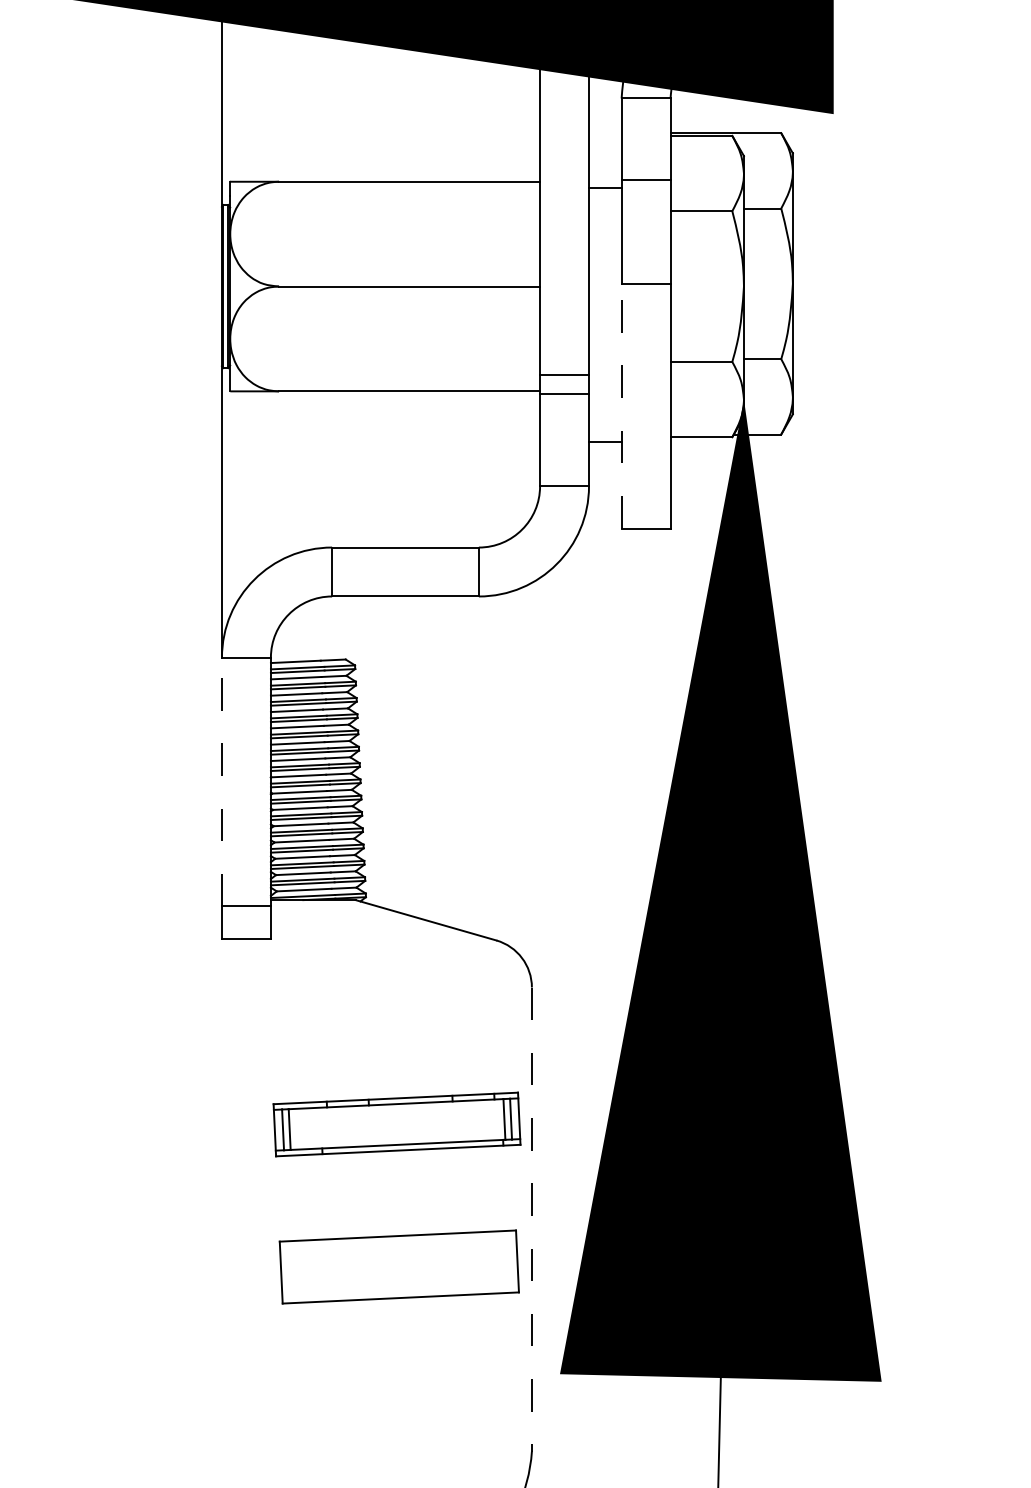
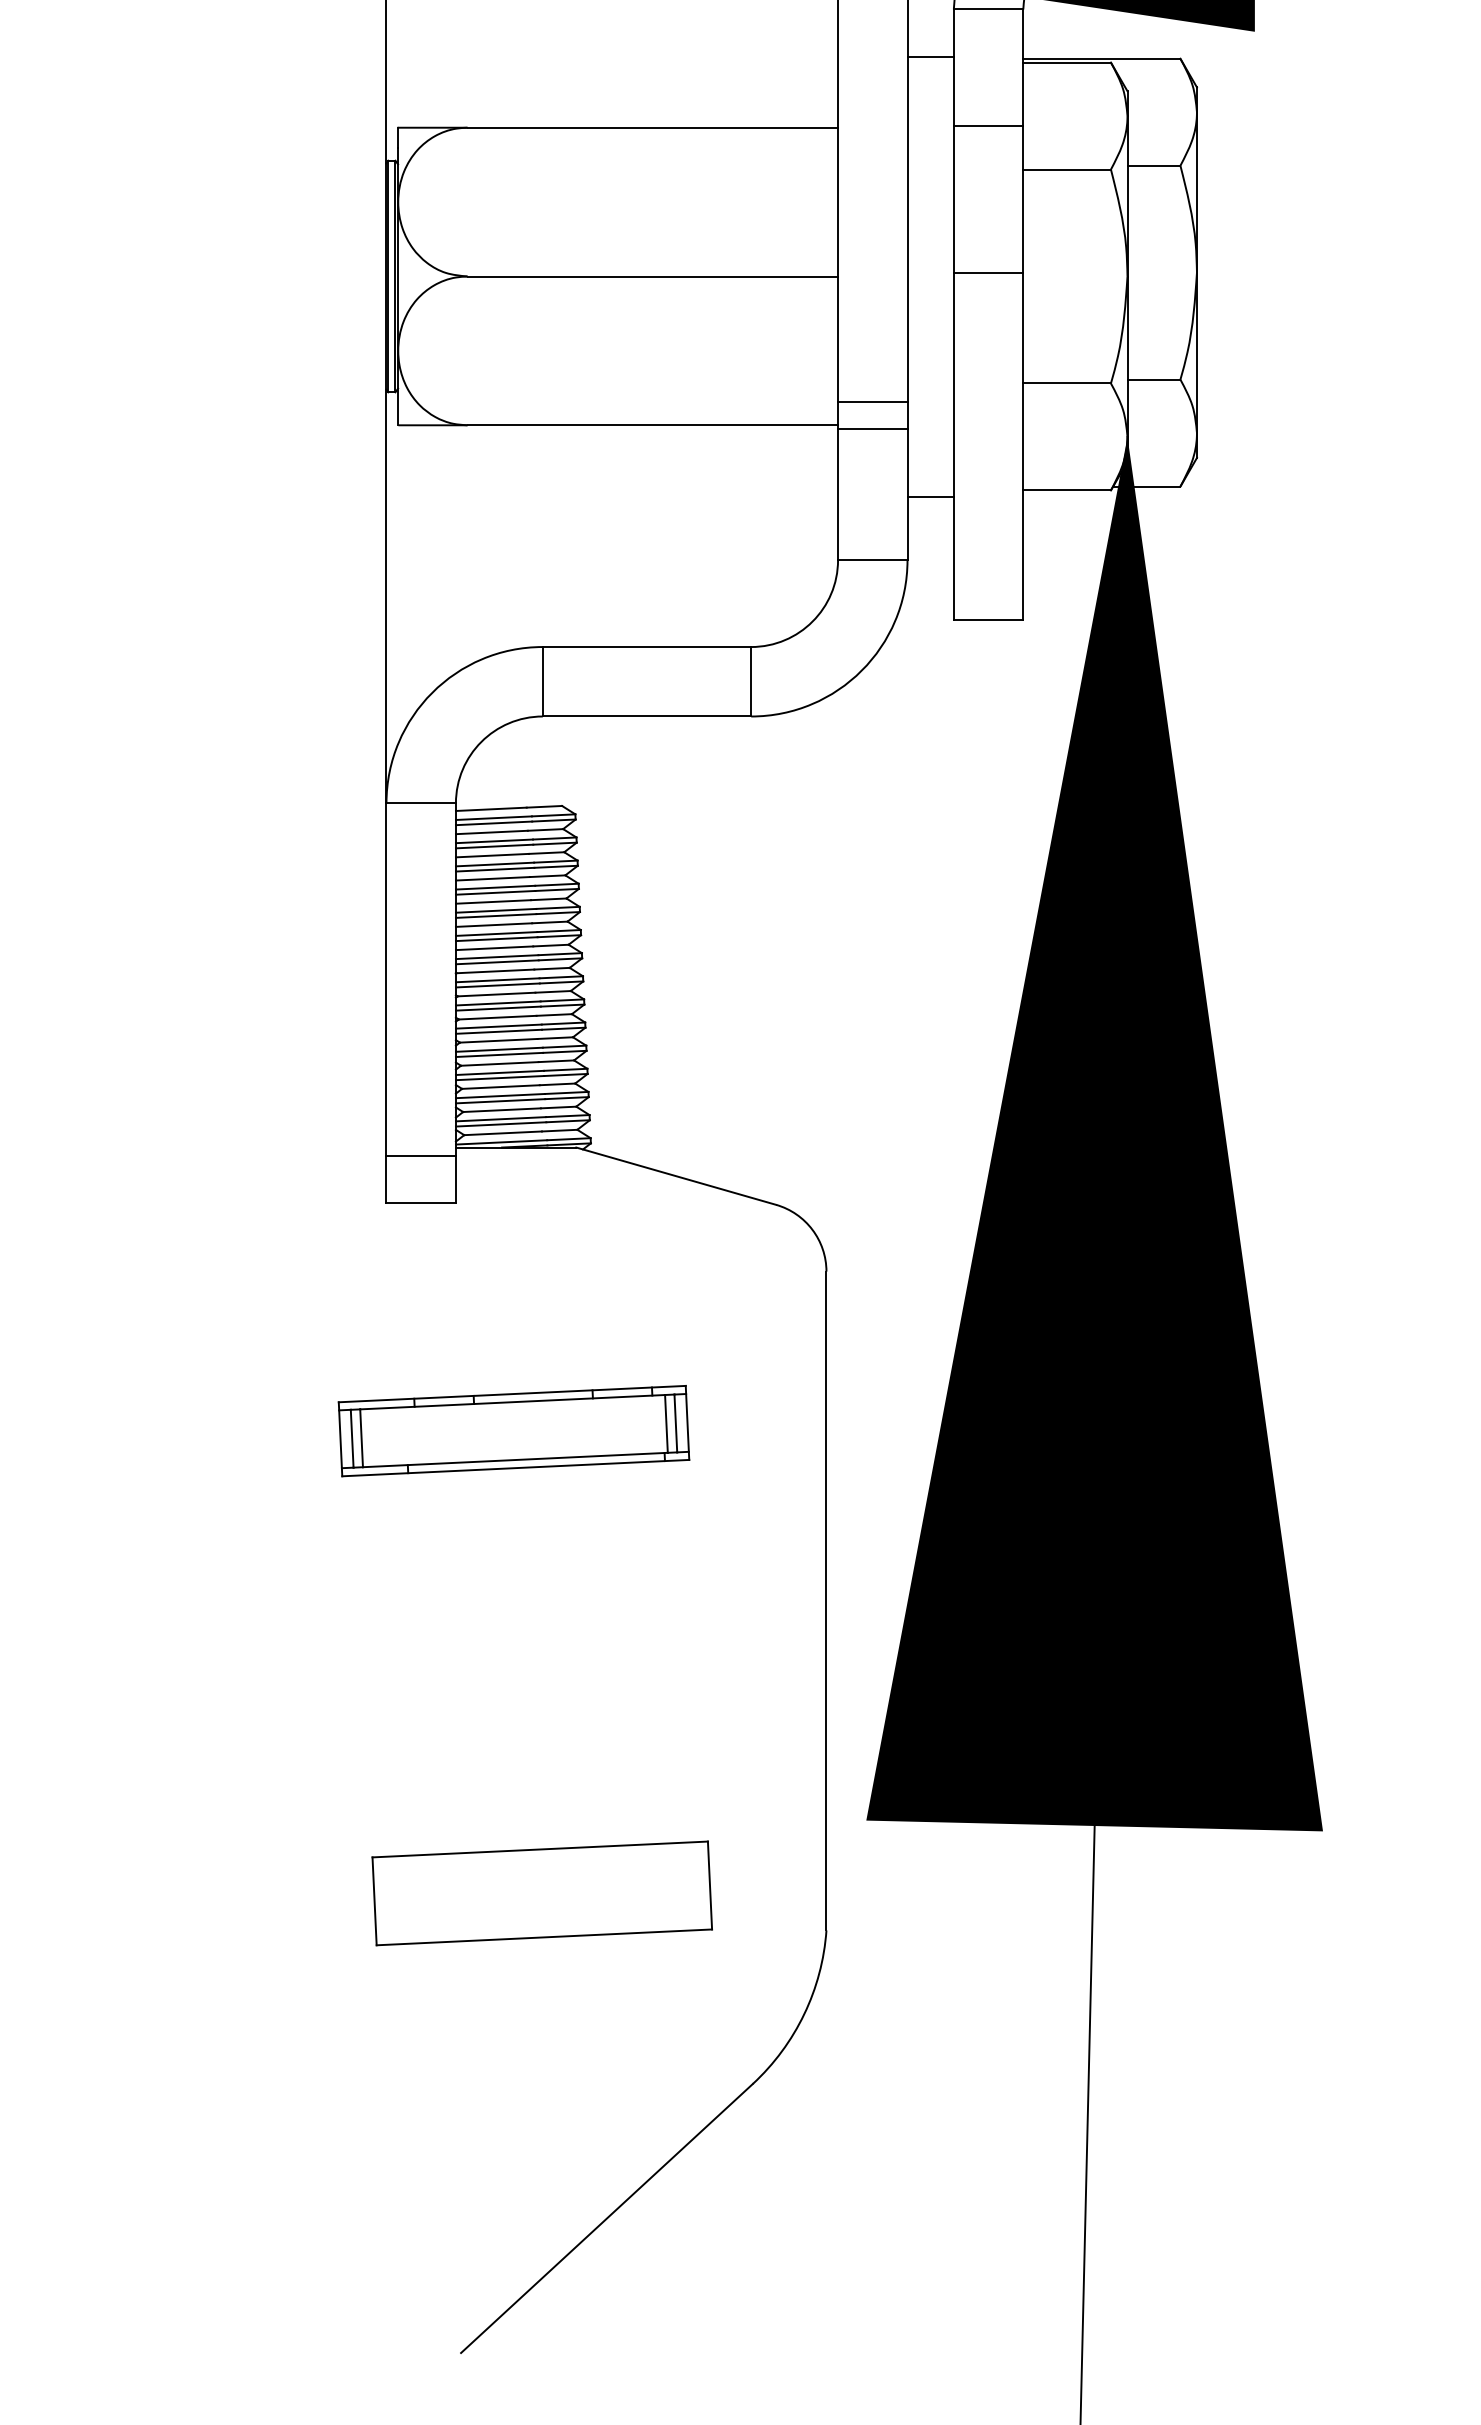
line: (605, 187) -> (930, 56), moved
line: (621, 406) -> (953, 446), dashed -> solid
line: (222, 781) -> (386, 979), dashed -> solid
part: (396, 1124) -> (513, 1431), moved
line: (531, 1219) -> (826, 1601), dashed -> solid
part: (398, 1267) -> (541, 1893), moved

